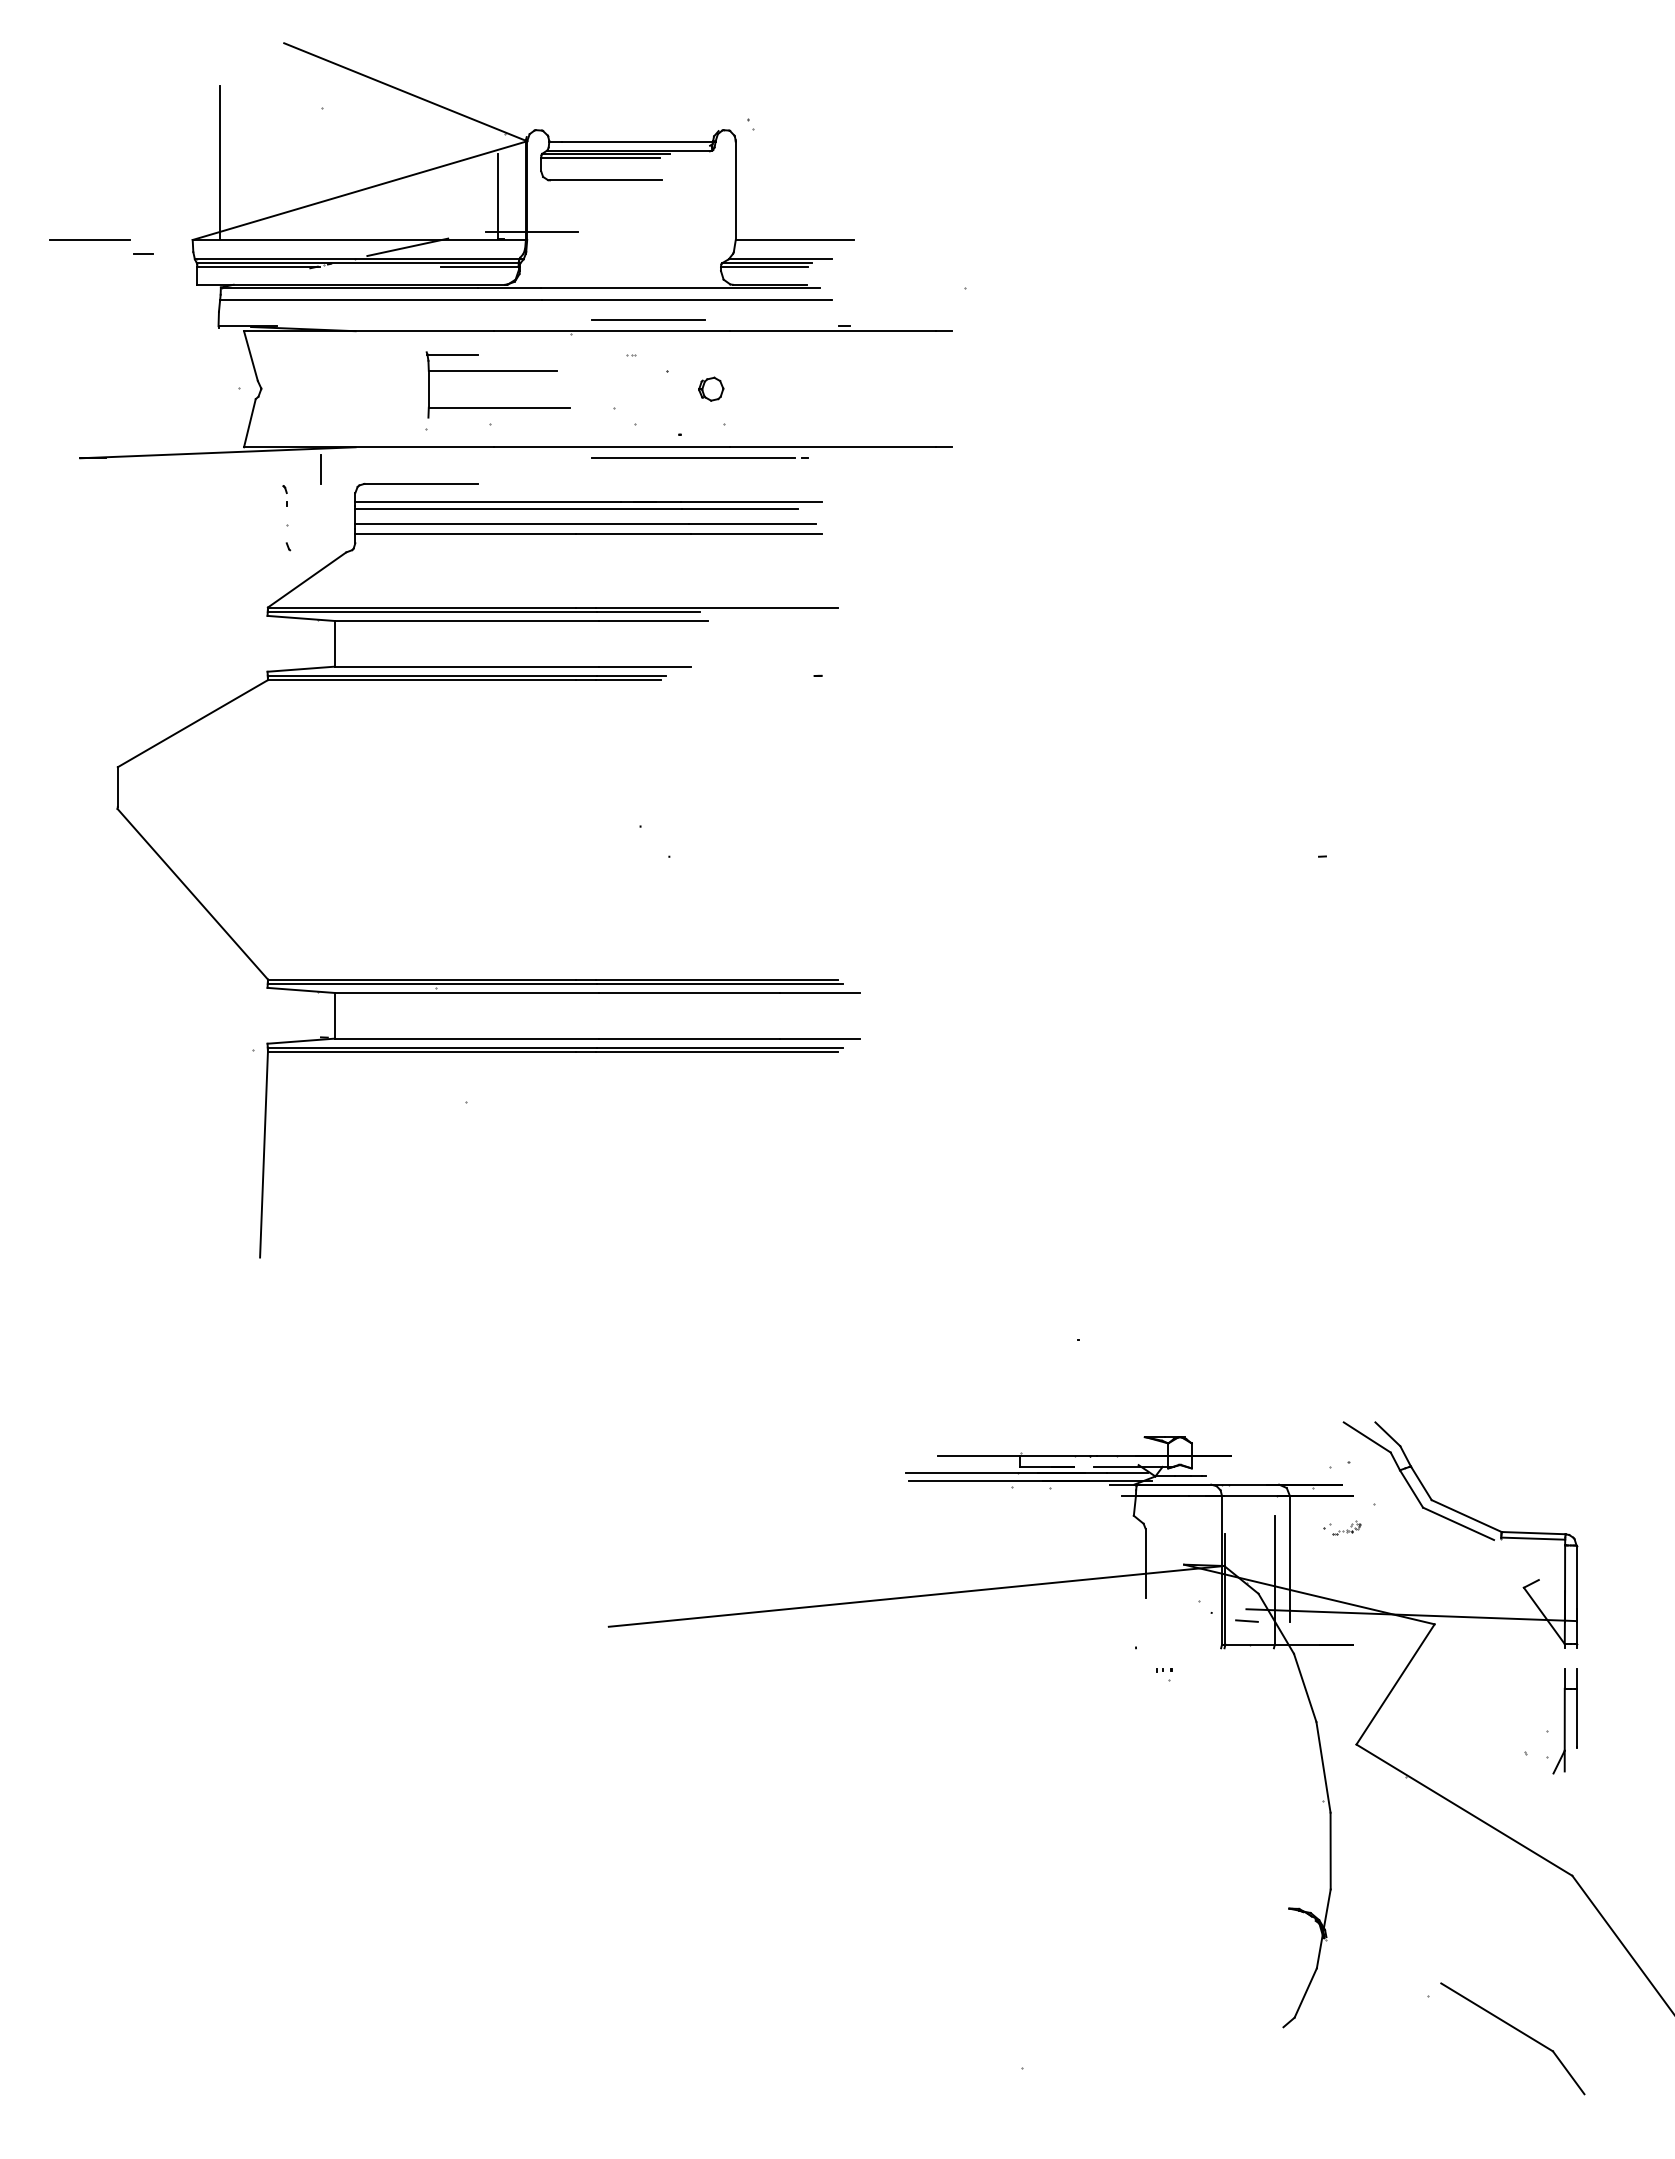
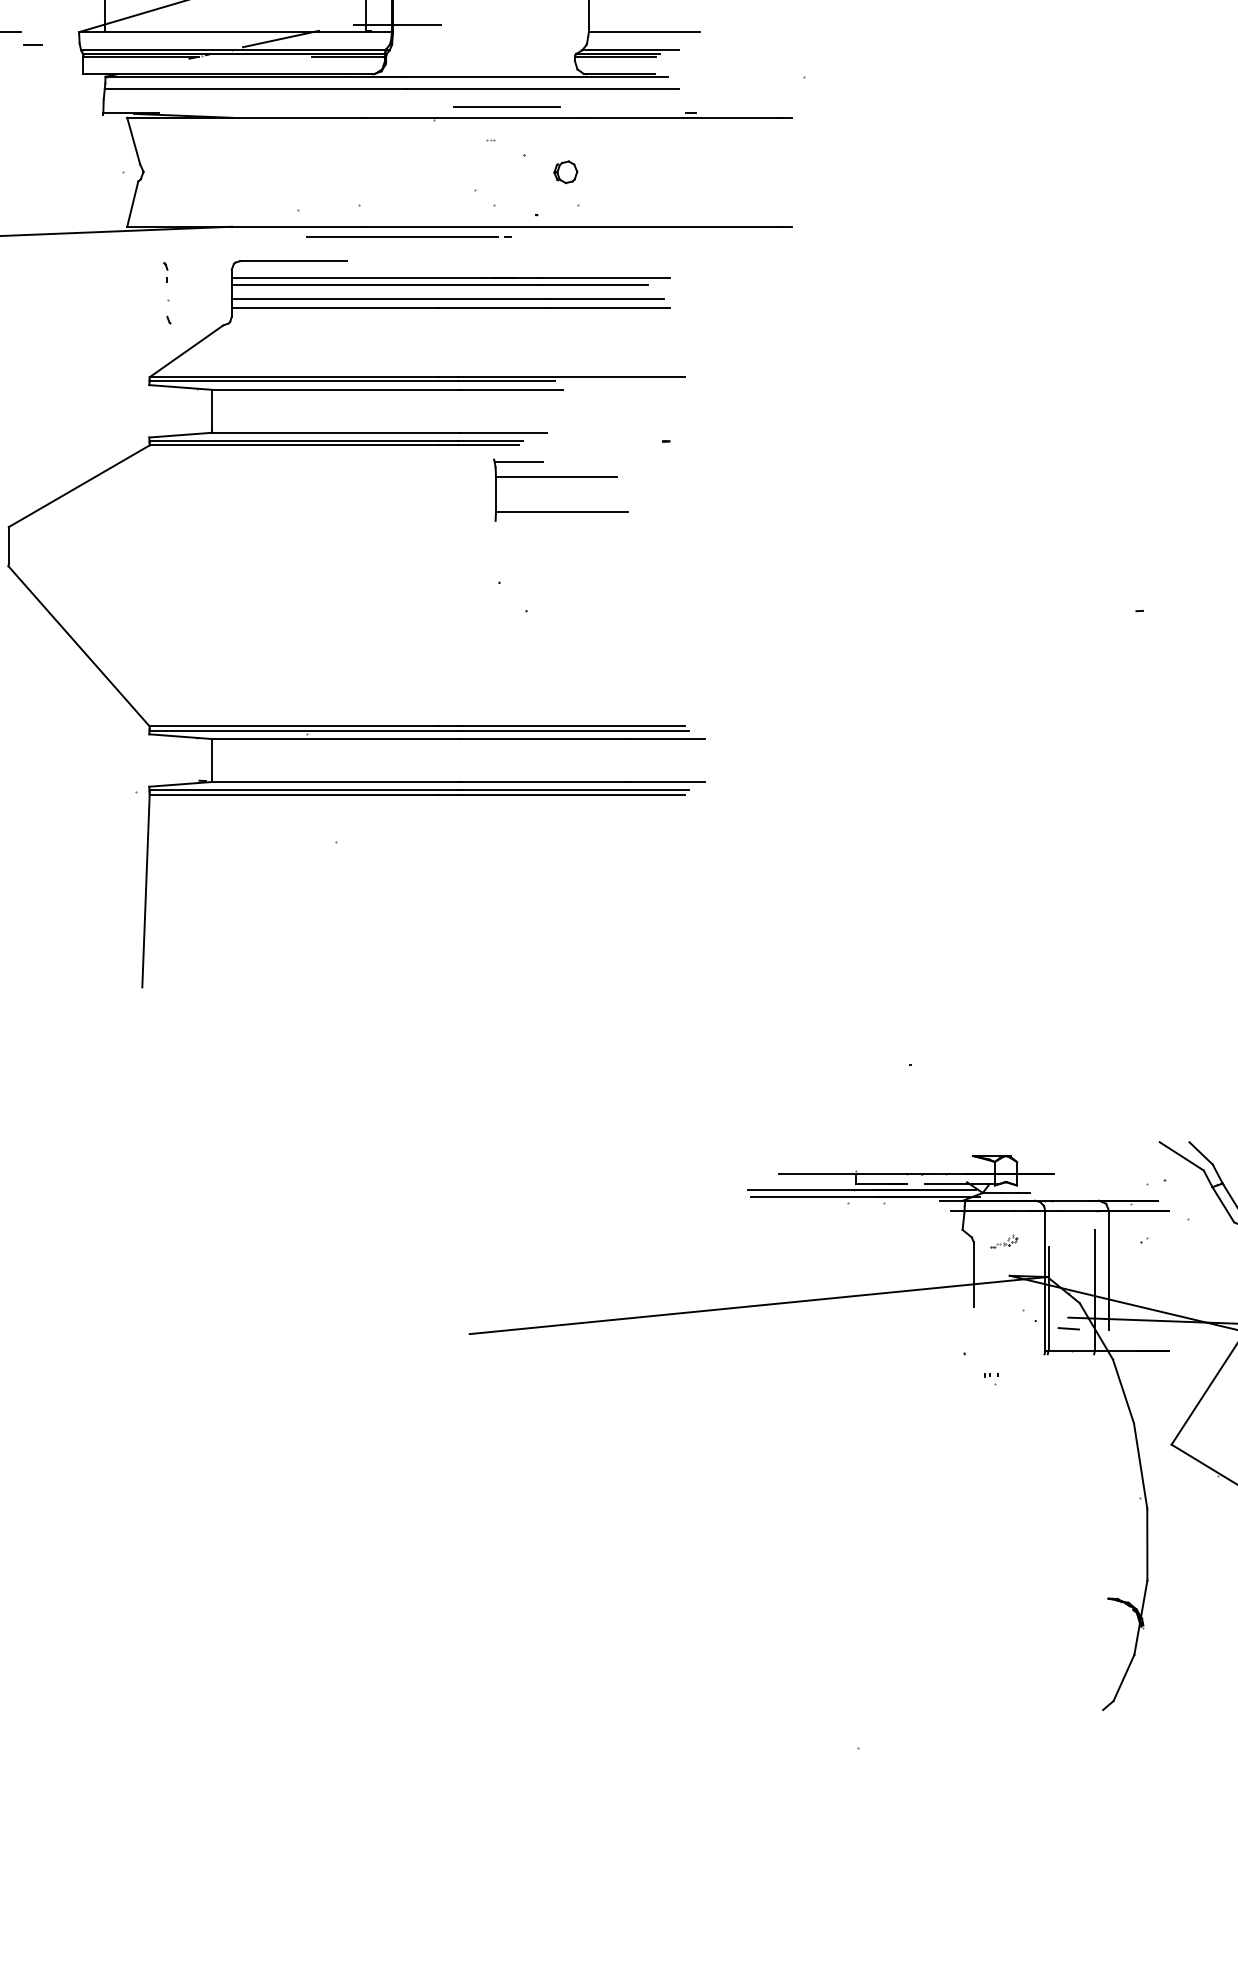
part: (497, 371) -> (560, 477), moved
line: (699, 457) -> (408, 236), moved
line: (321, 469) -> (199, 247), removed
part: (1346, 1527) -> (1003, 1240), moved

